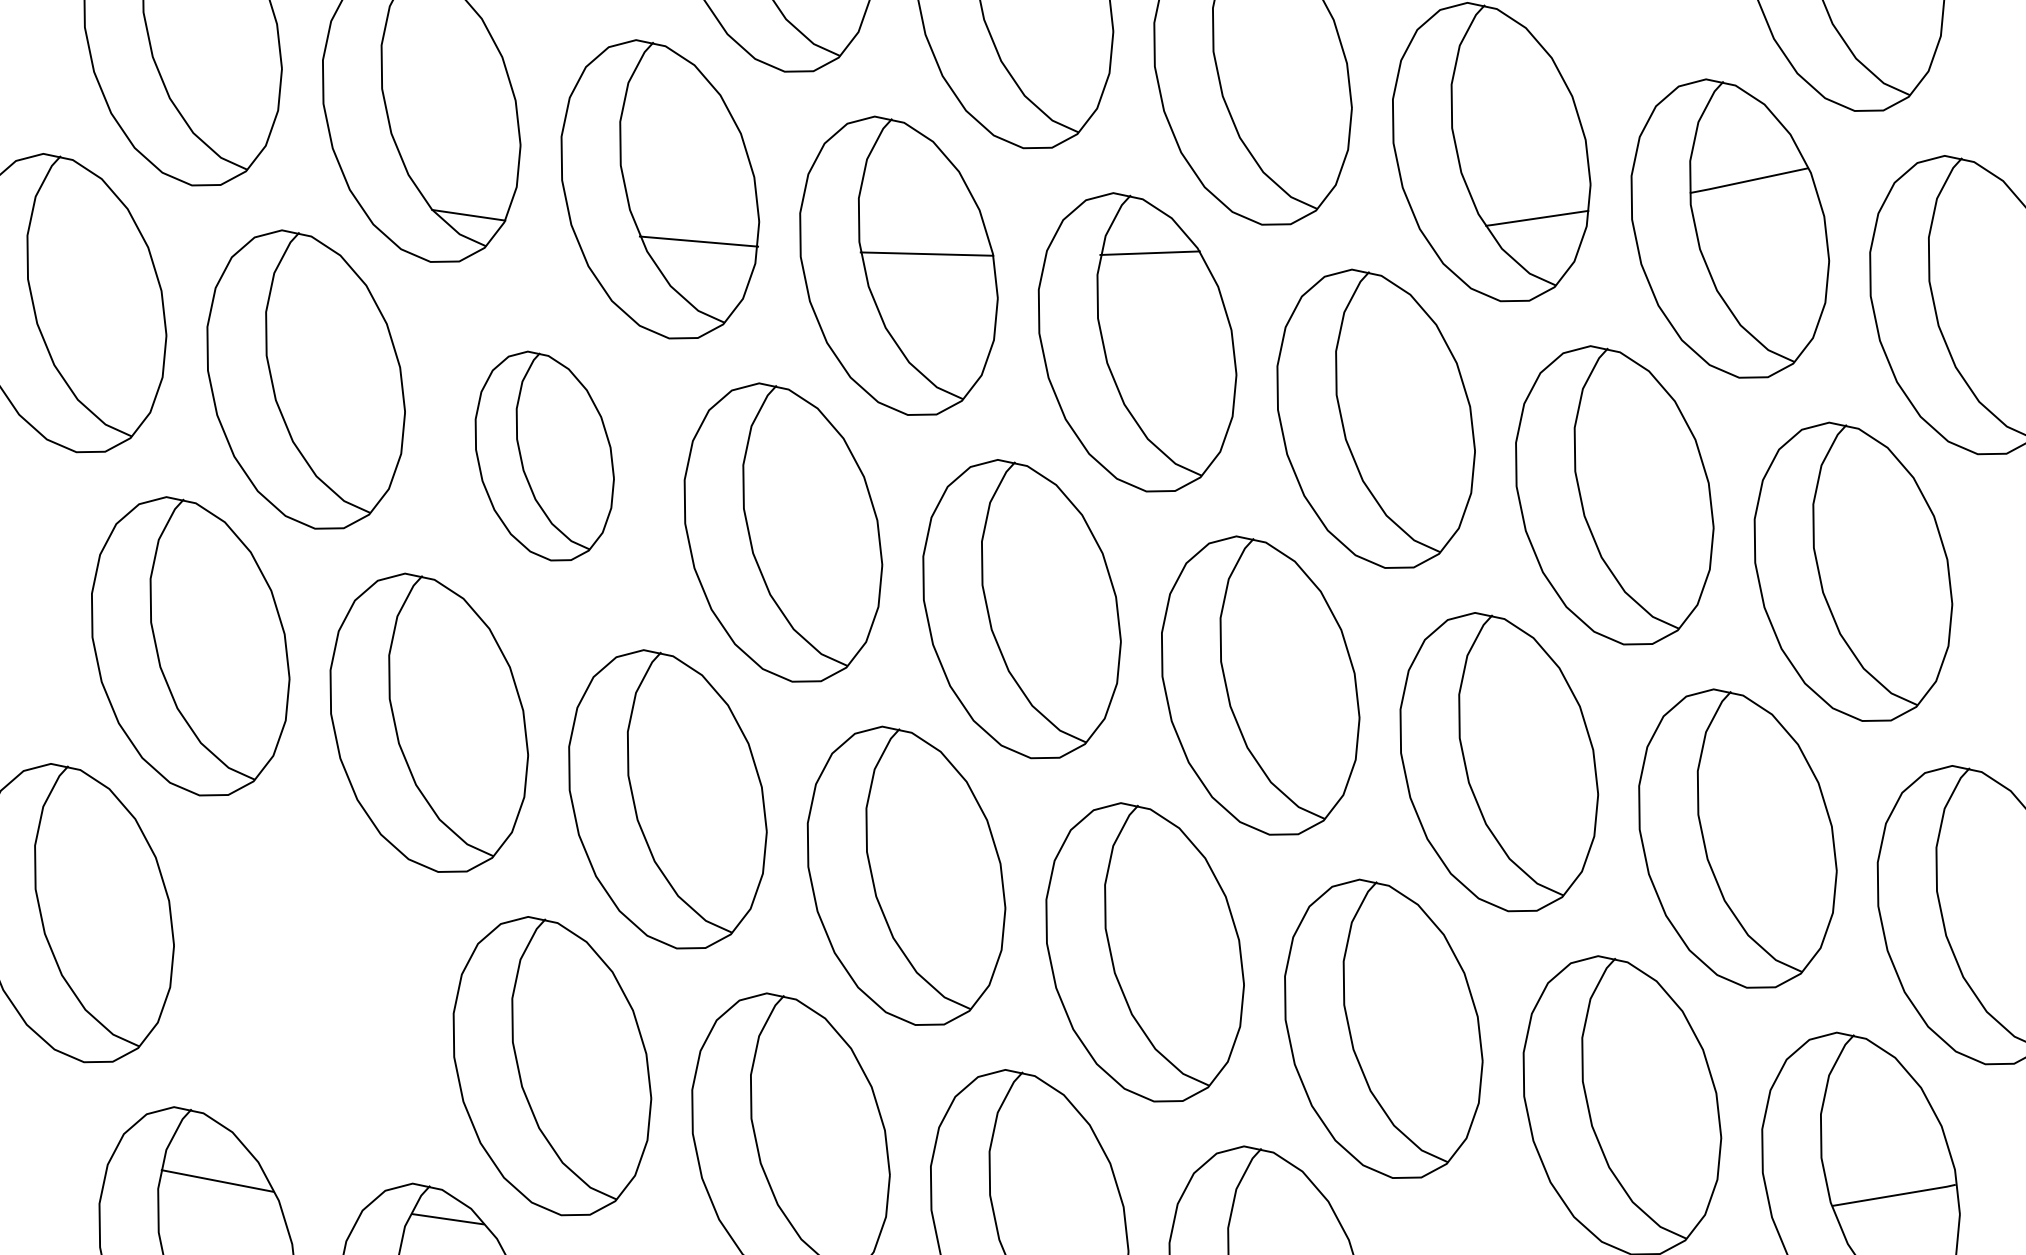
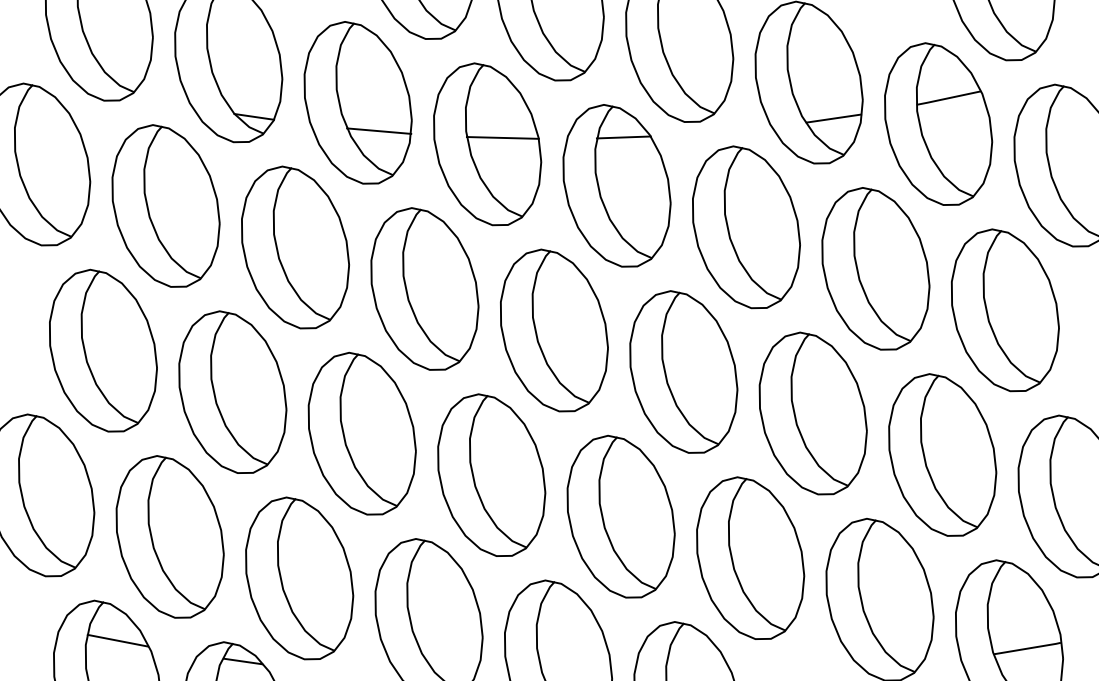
part: (544, 456) -> (295, 247), size x1.43
part: (312, 988) -> (169, 536), added

